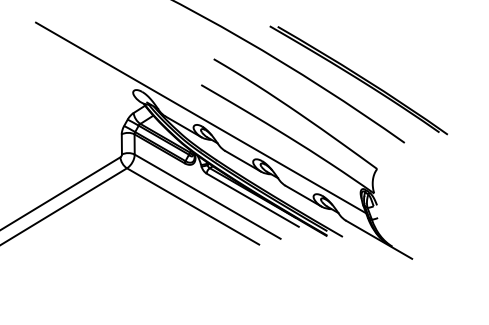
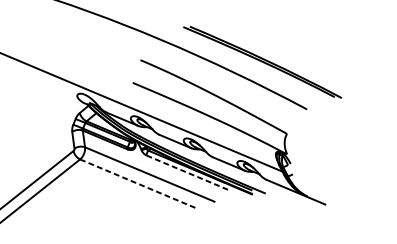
line: (253, 200) -> (188, 172), solid -> dashed
line: (193, 206) -> (139, 184), solid -> dashed

